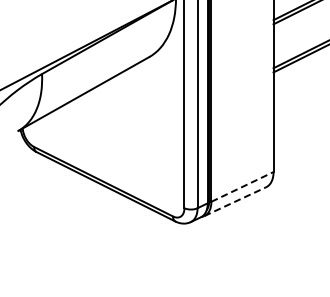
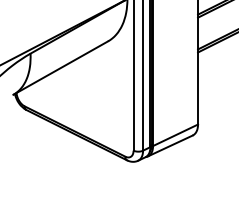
line: (242, 186) -> (175, 134), dashed -> solid
line: (235, 201) -> (170, 145), dashed -> solid

